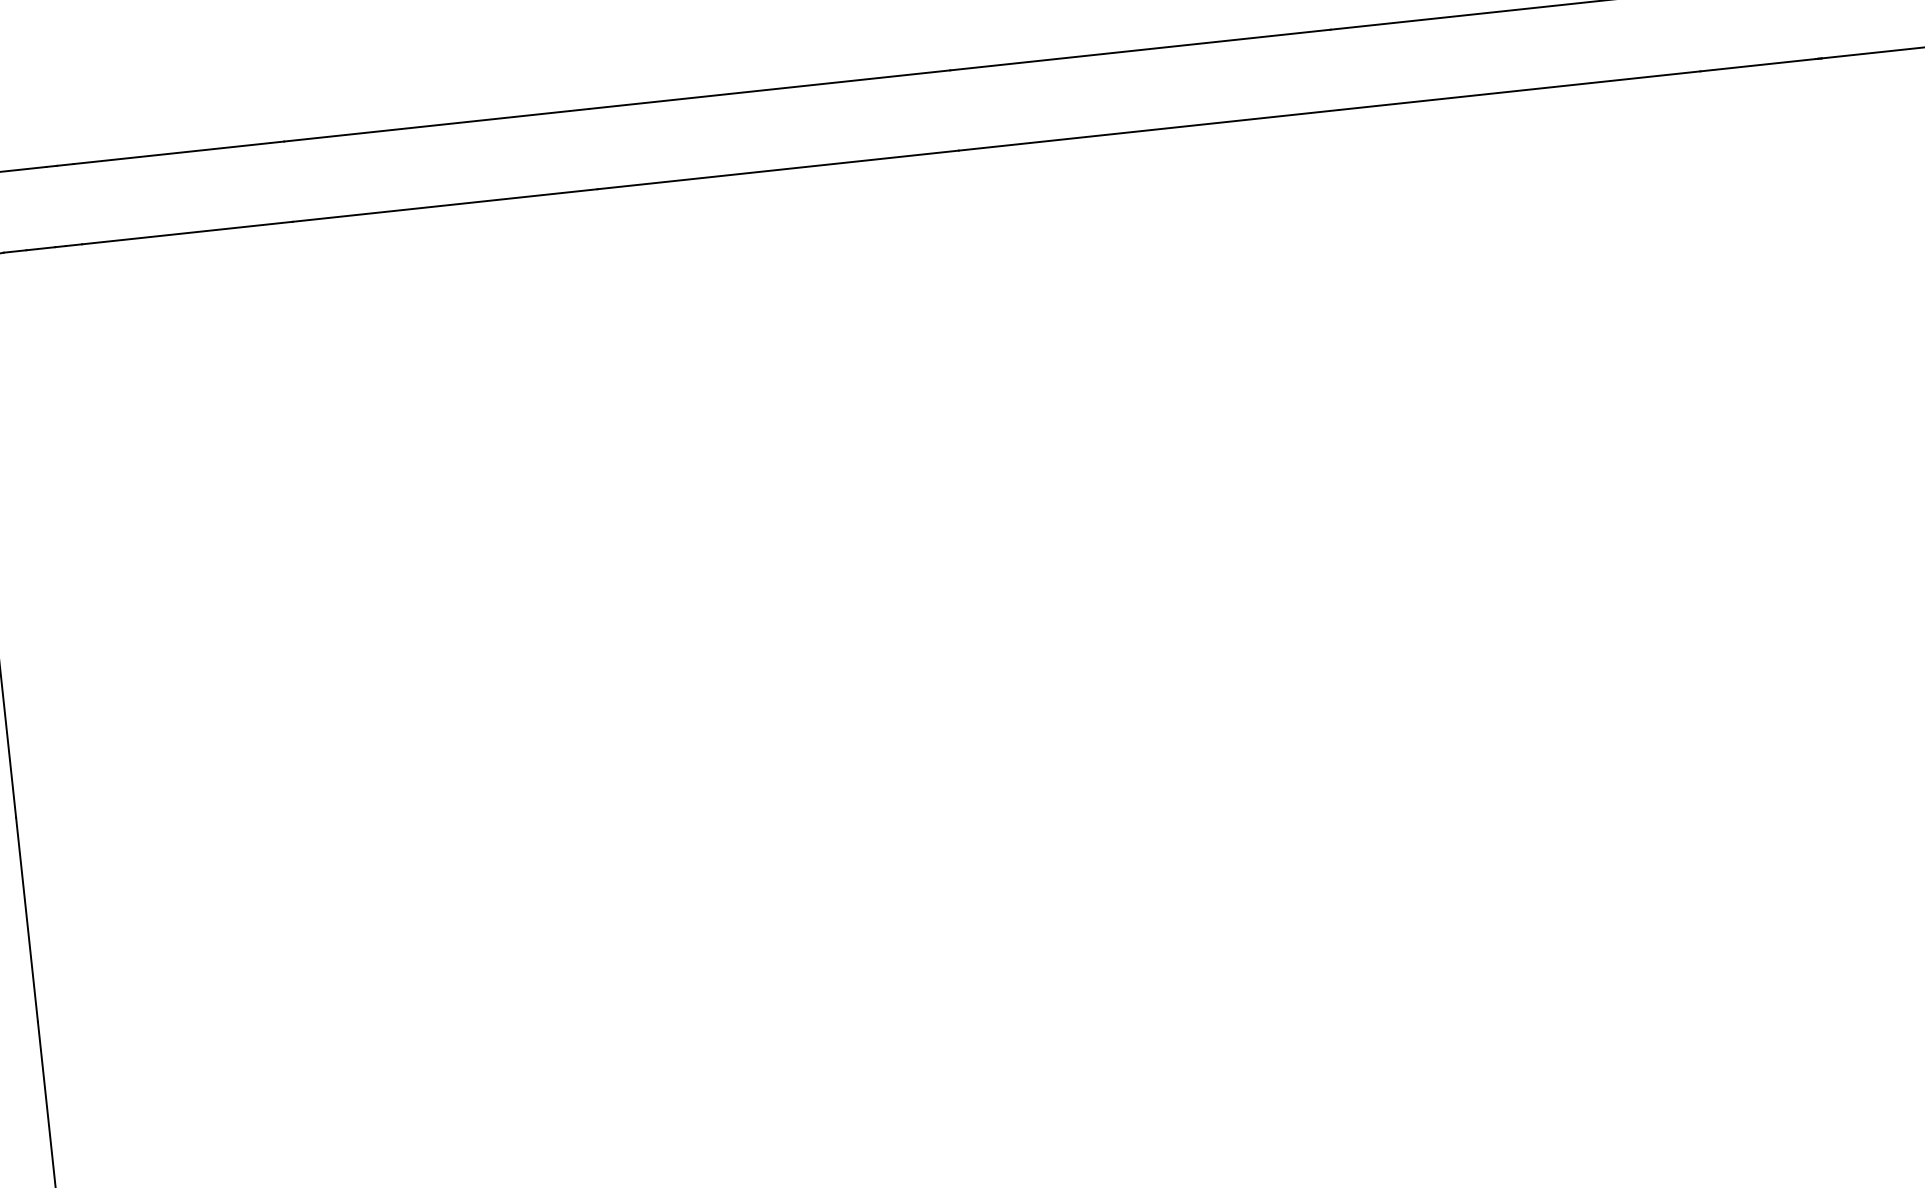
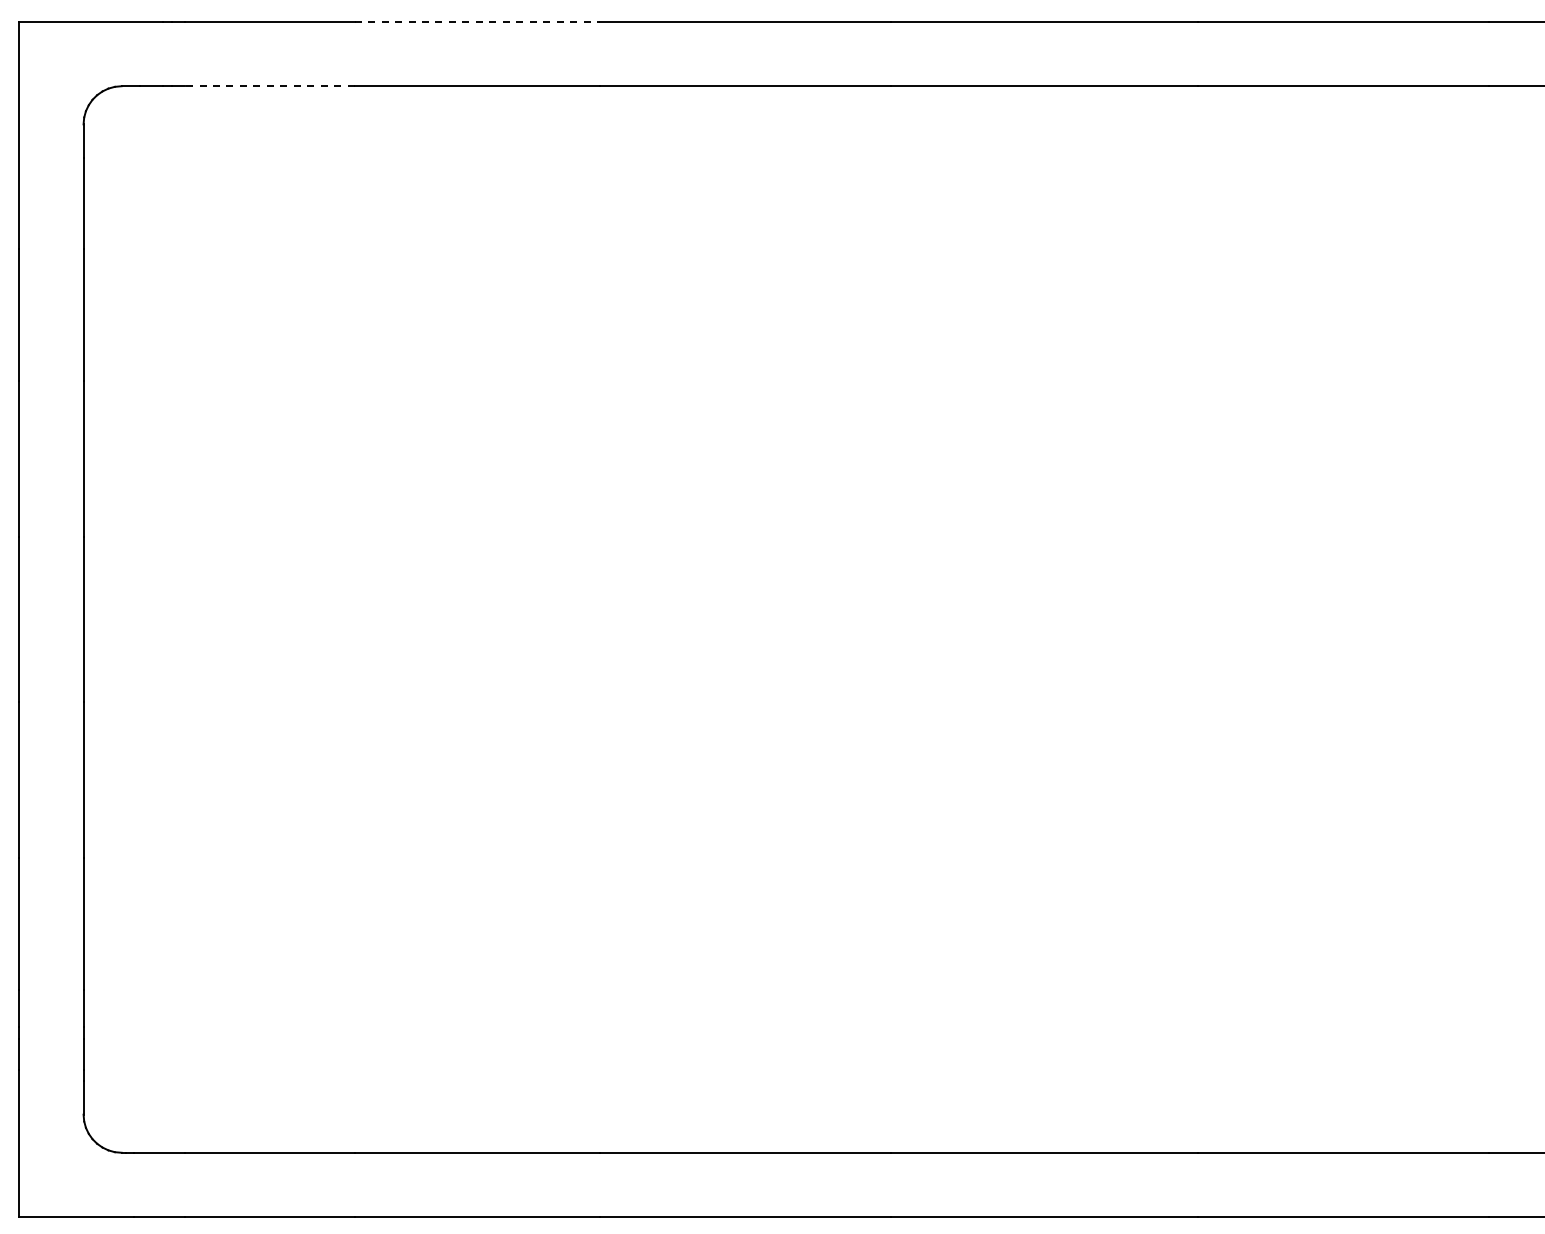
line: (436, 125) -> (477, 21), solid -> dashed
line: (187, 233) -> (269, 86), solid -> dashed

